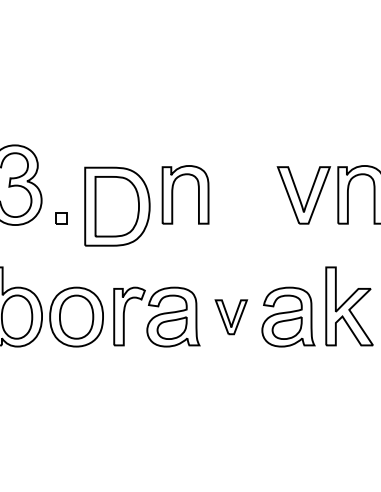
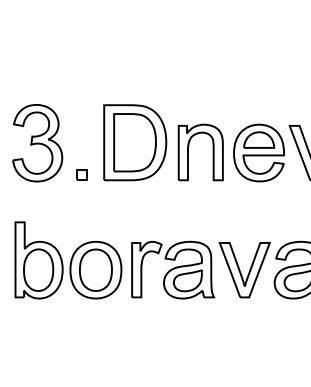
part: (245, 195) -> (258, 153), added
part: (117, 206) -> (135, 142), moved
part: (231, 317) -> (245, 270), size x1.67

